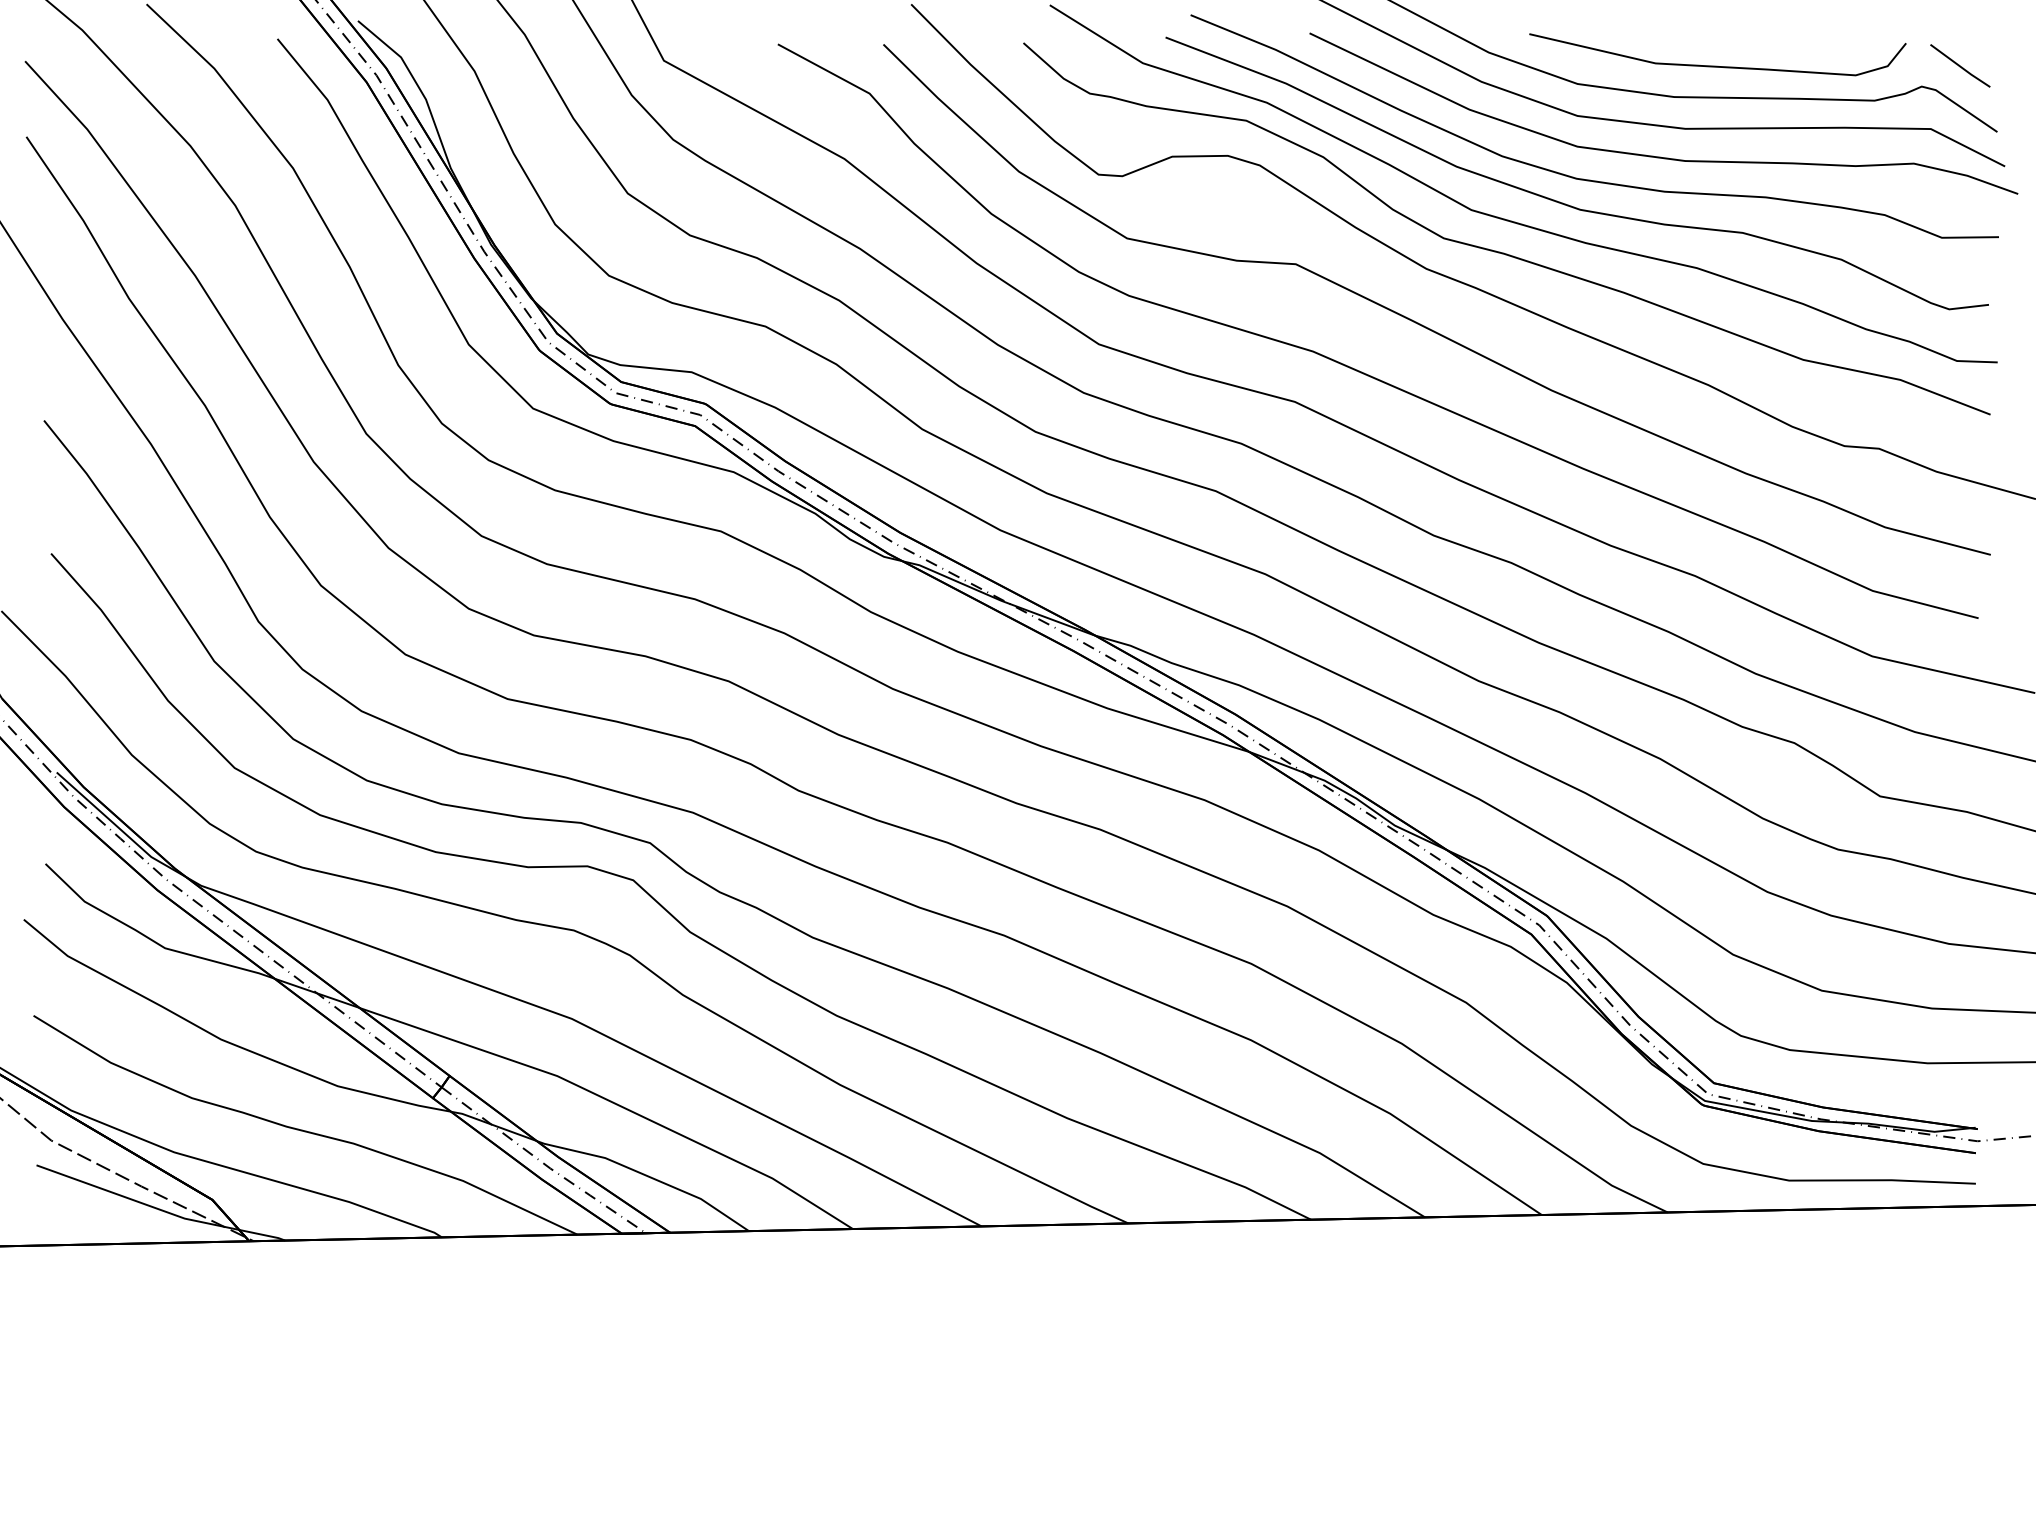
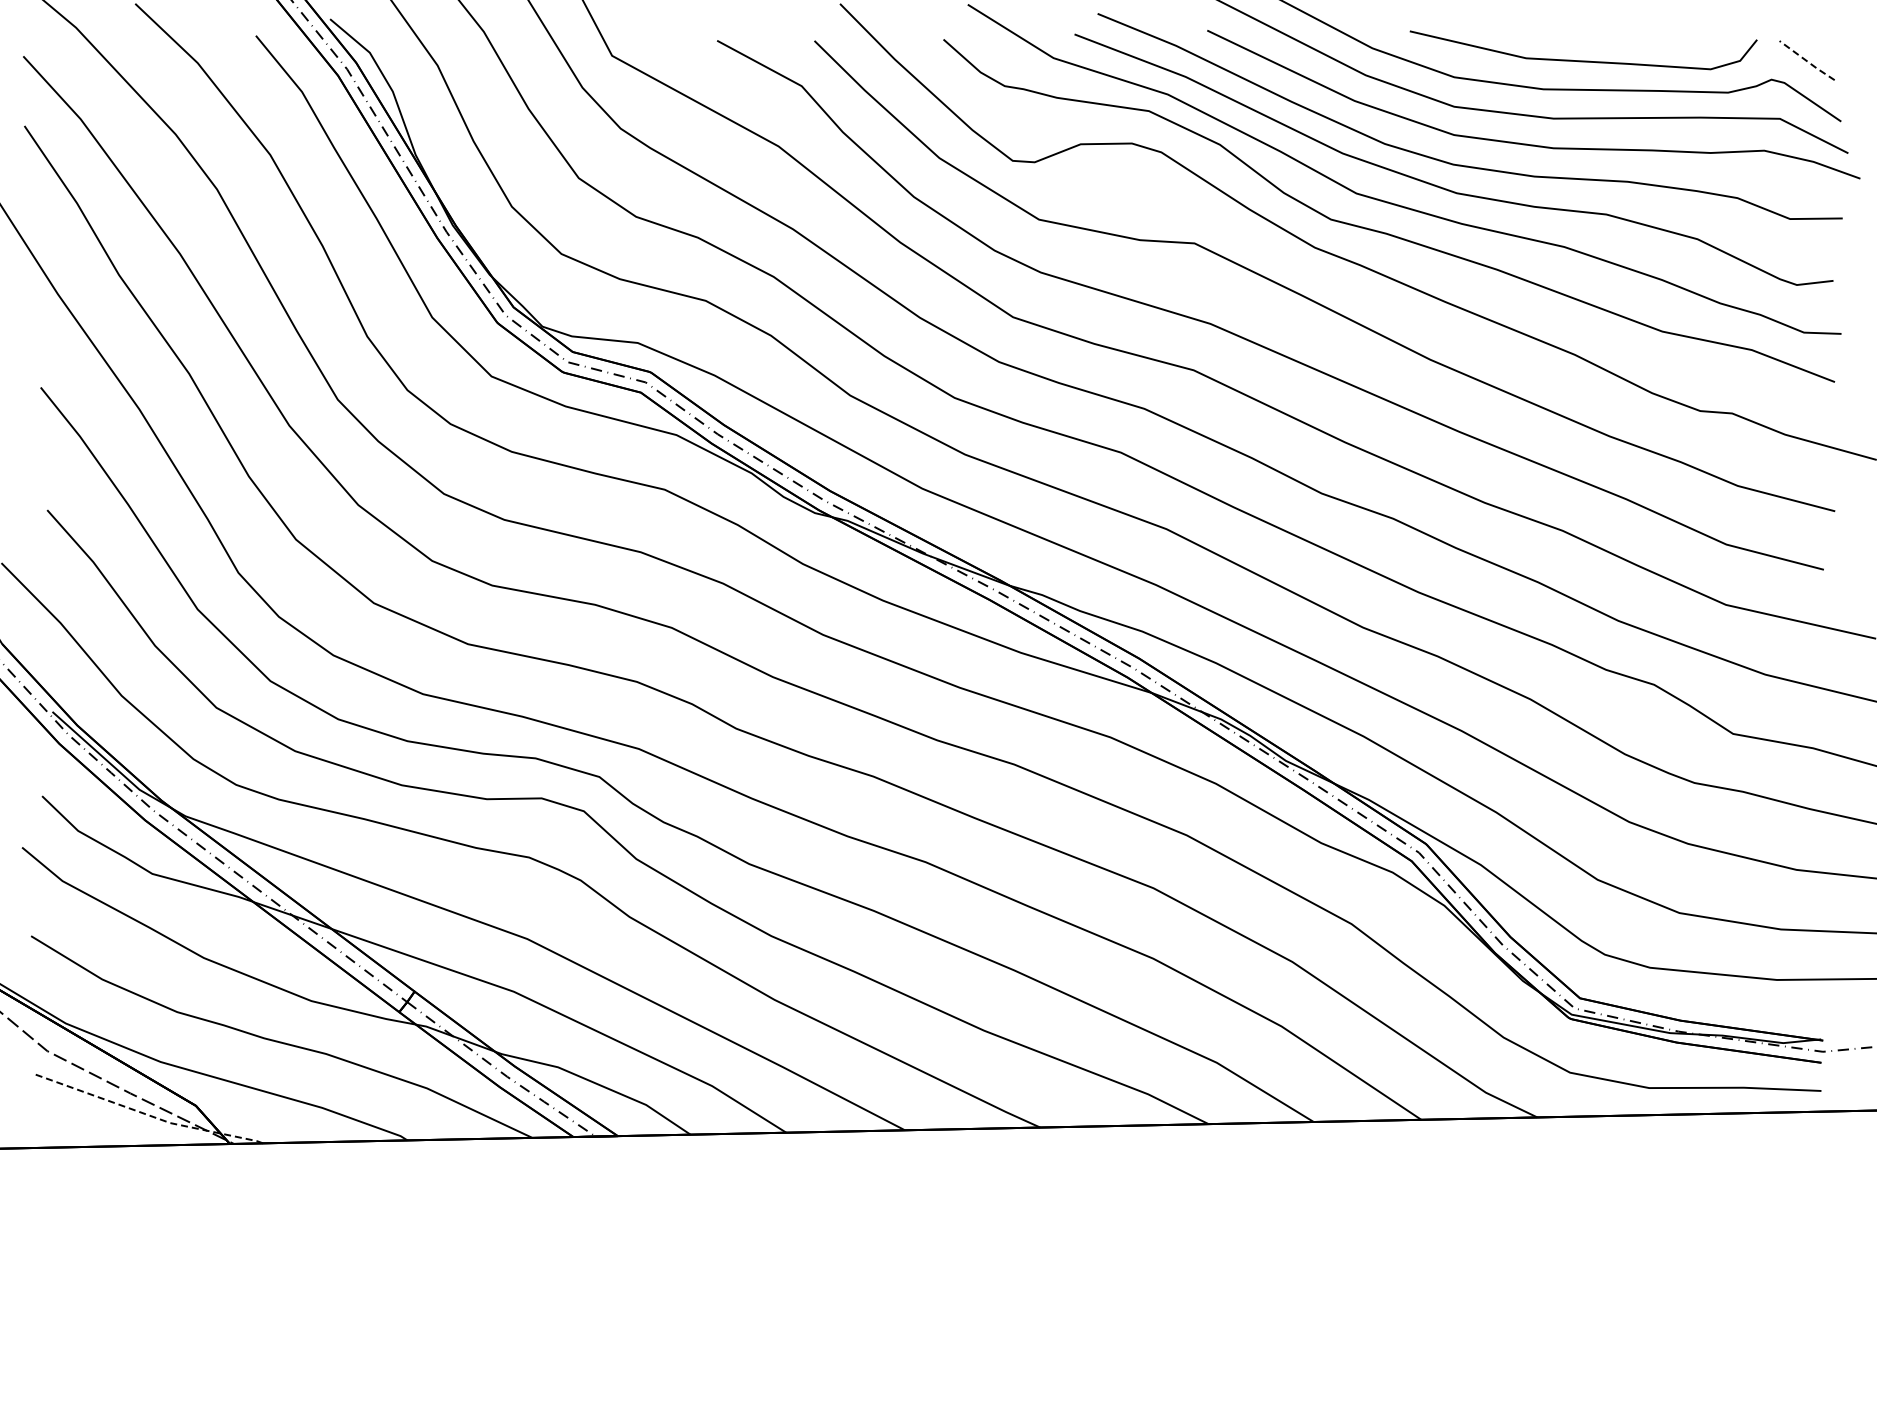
line: (1959, 66) -> (1806, 61), solid -> dashed
line: (160, 1210) -> (148, 1115), solid -> dashed

